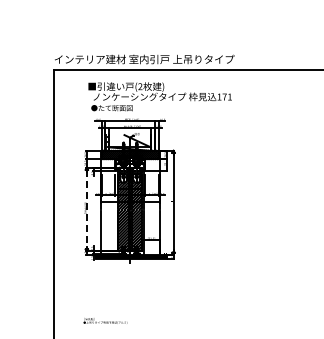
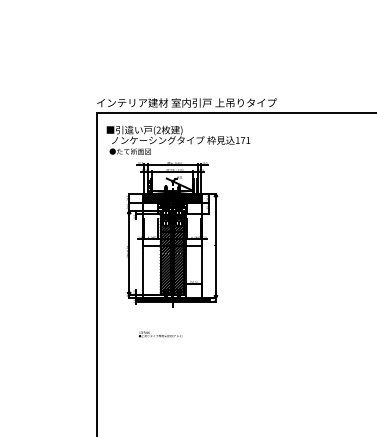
text: (160, 96) -> (178, 139), moved
line: (87, 210) -> (129, 253), dashed -> solid
text: (105, 321) -> (160, 334), moved

